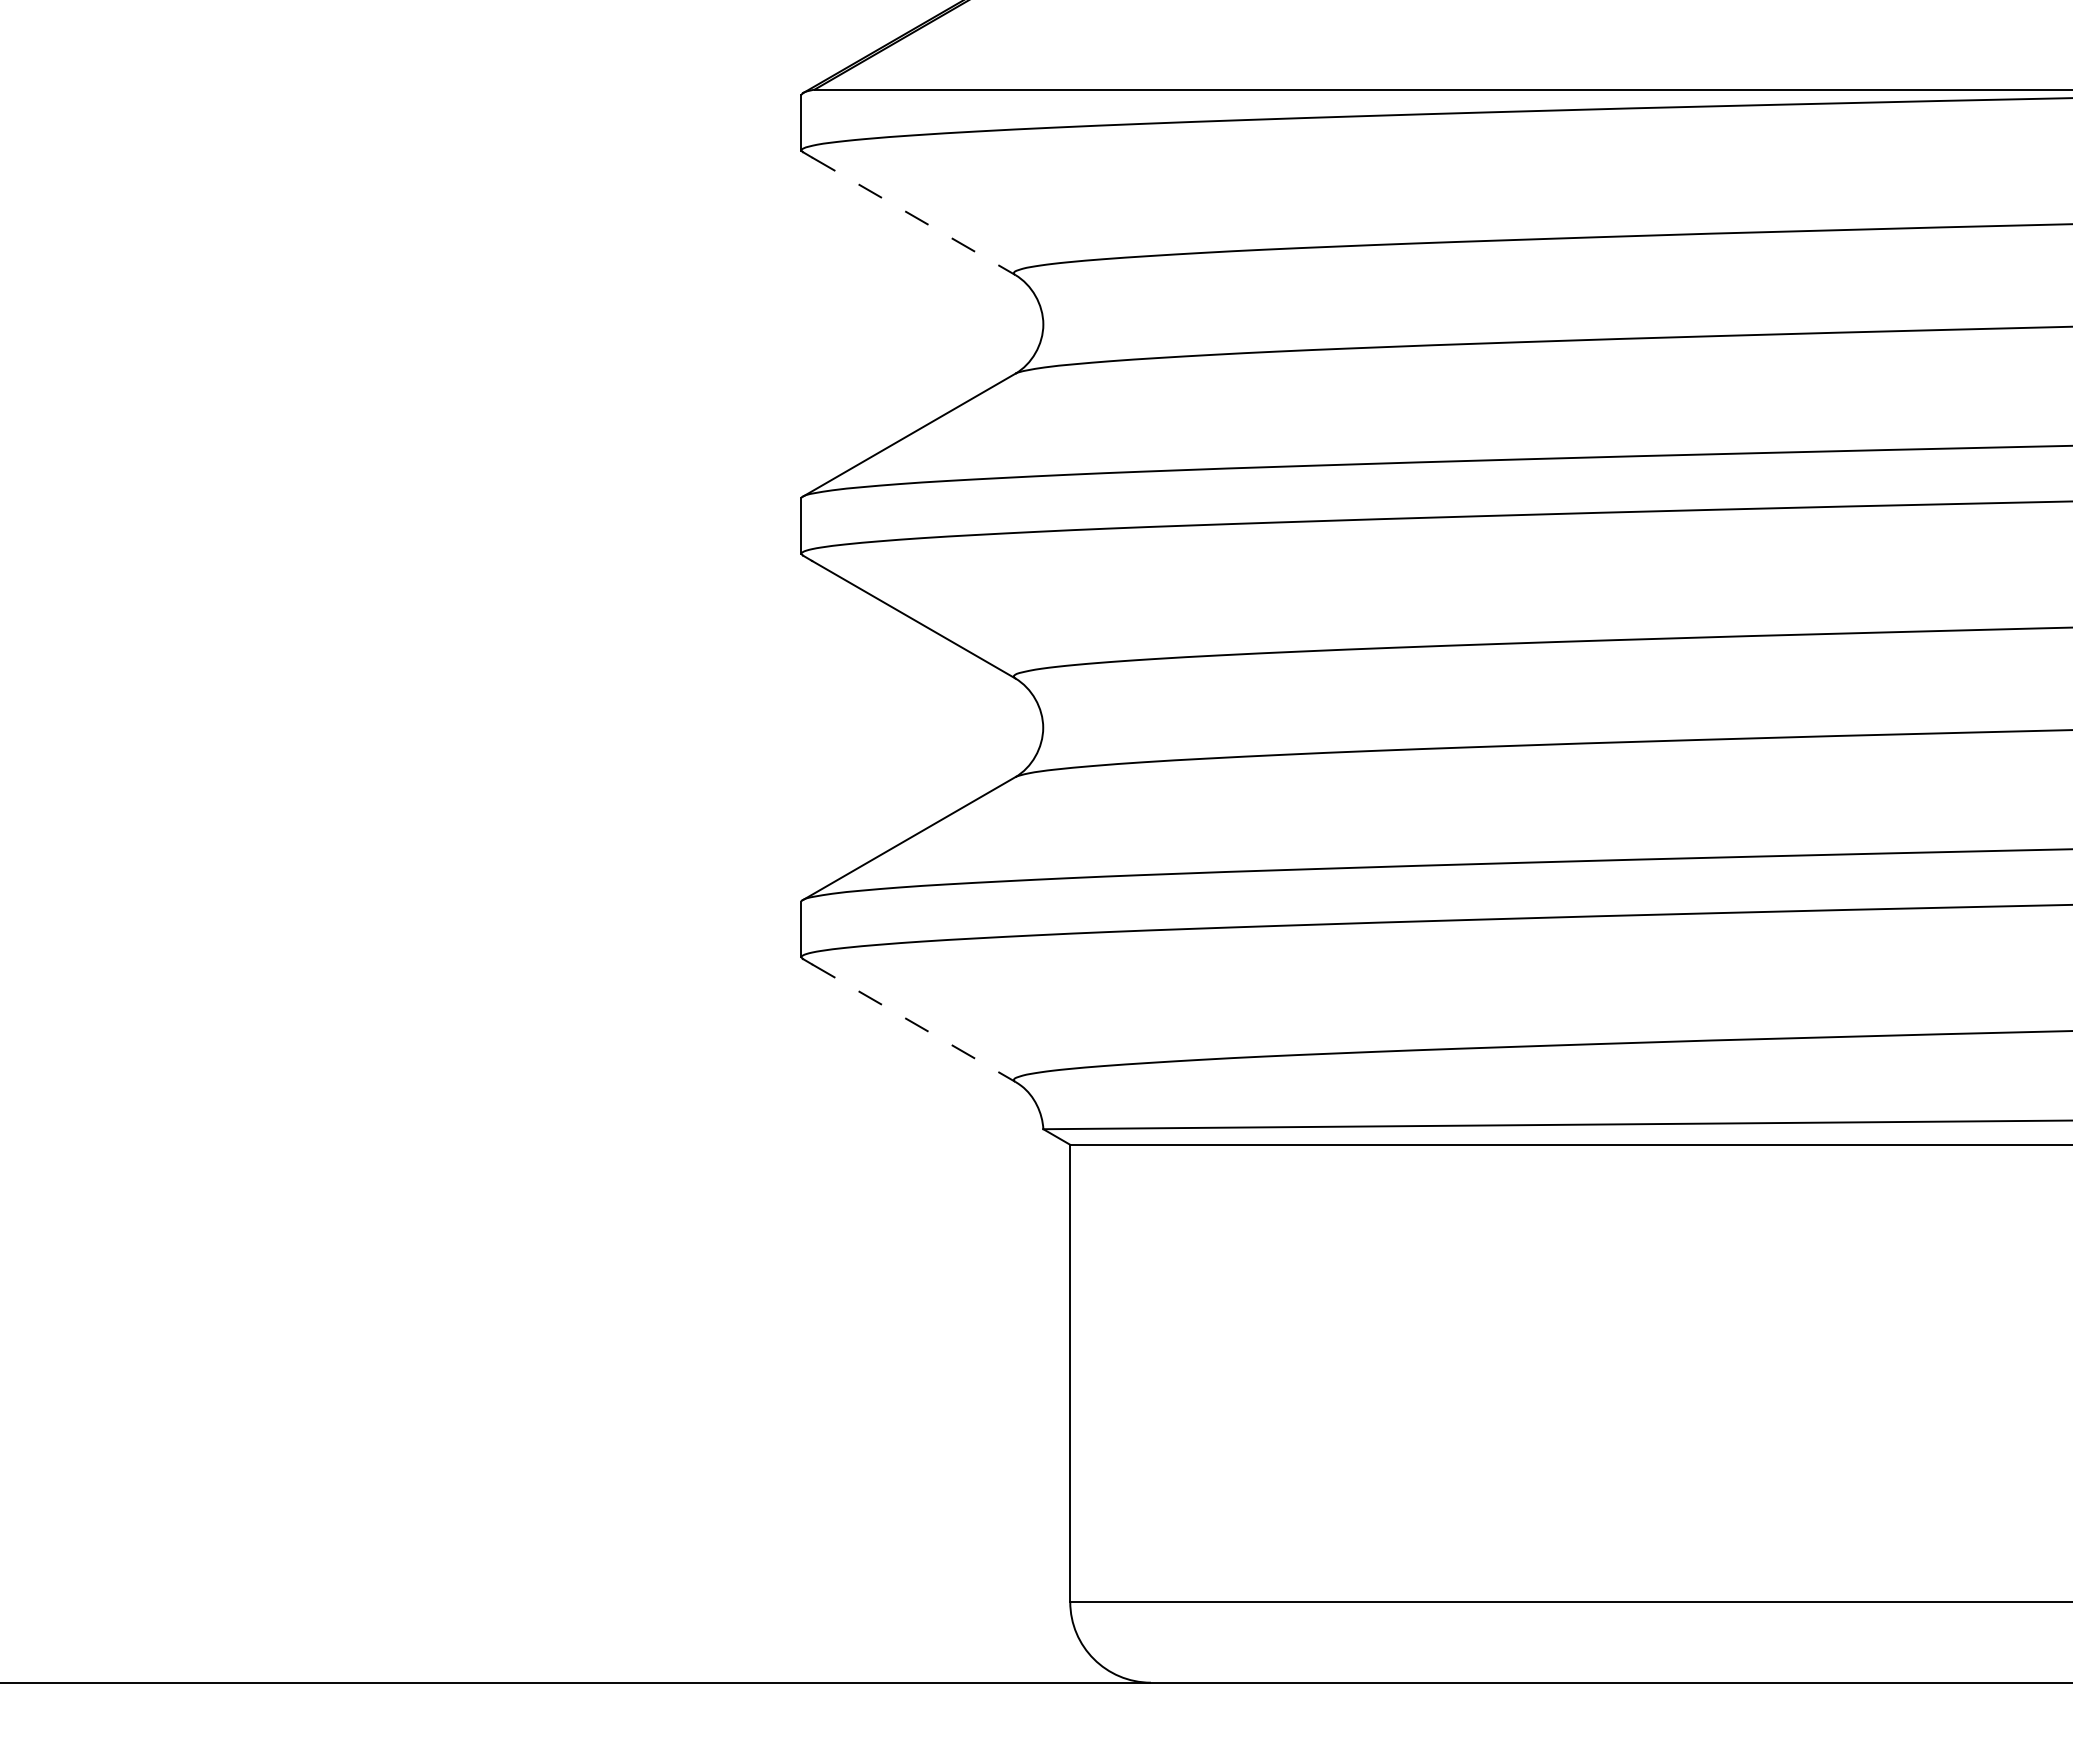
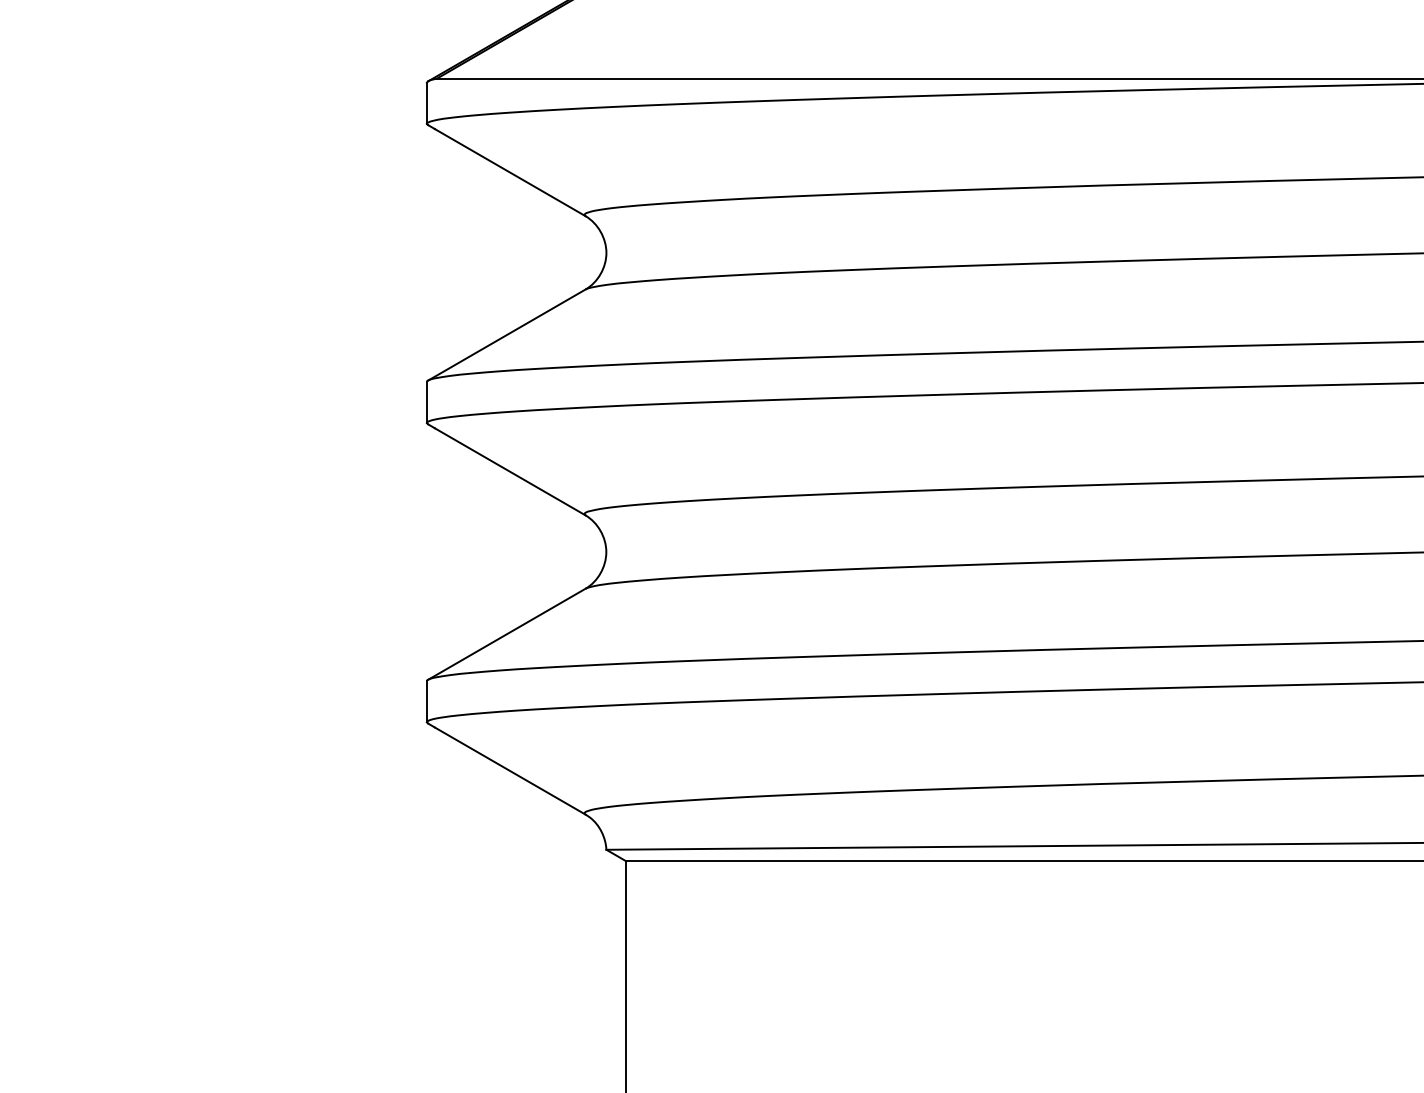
line: (914, 216) -> (510, 172), dashed -> solid
line: (914, 1023) -> (510, 771), dashed -> solid

